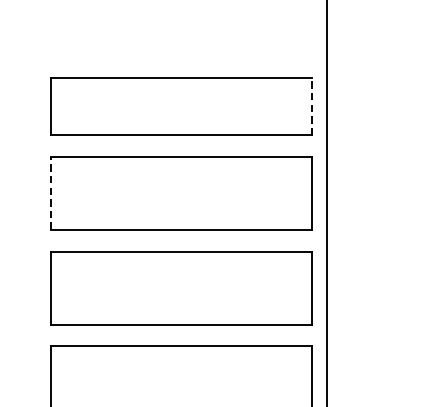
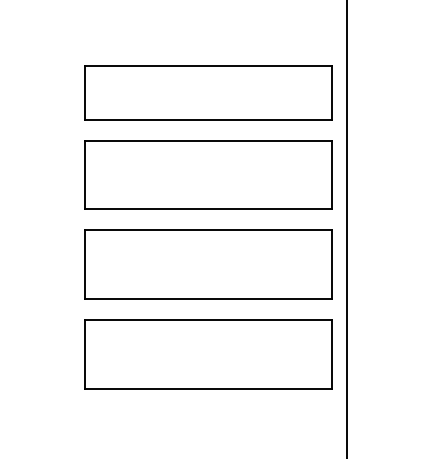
line: (312, 107) -> (332, 93), dashed -> solid
line: (50, 192) -> (85, 174), dashed -> solid

